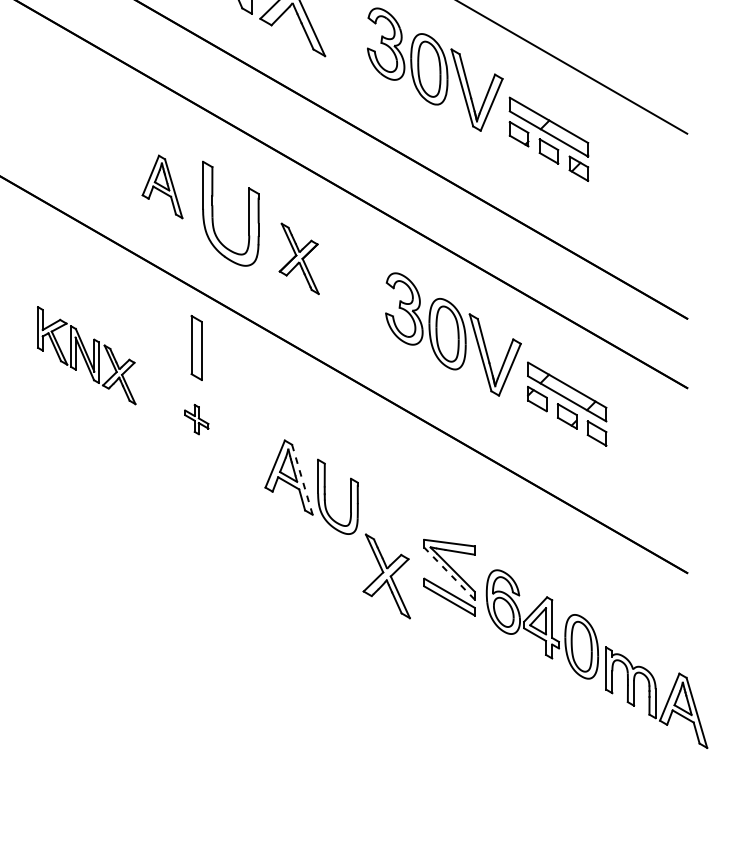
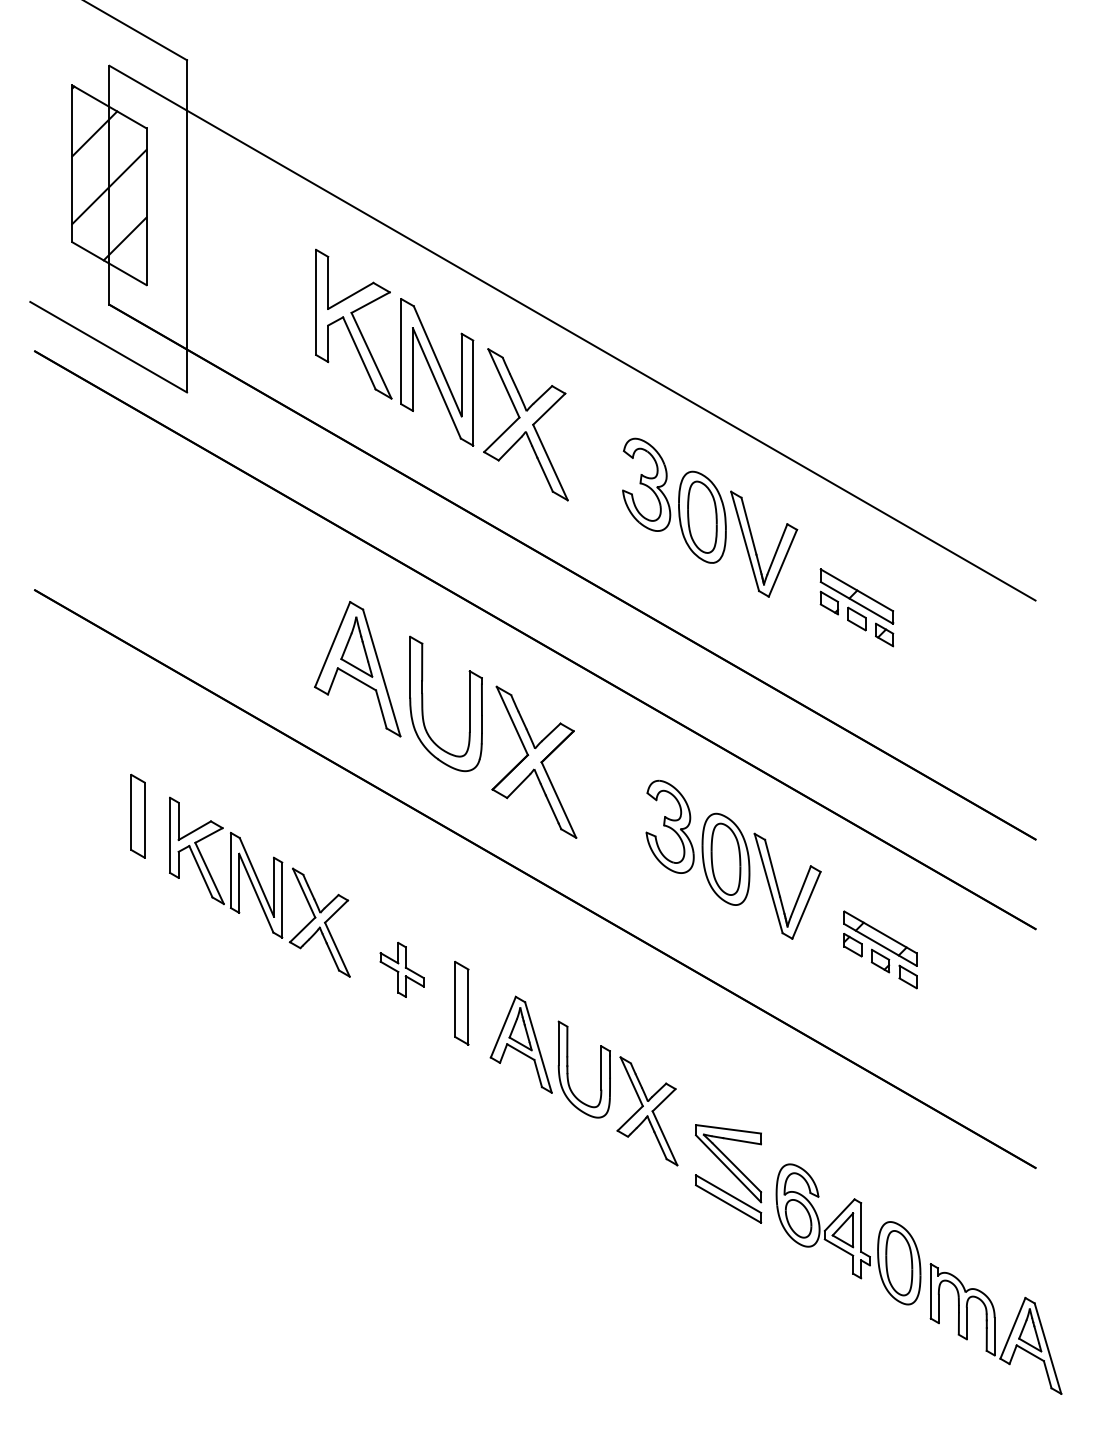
part: (548, 139) -> (856, 607), size x0.71
part: (162, 187) -> (357, 669), size x1.67
part: (299, 258) -> (534, 761), size x1.67
part: (196, 348) -> (461, 1003), moved
part: (86, 355) -> (259, 886), size x1.43
part: (567, 403) -> (880, 949), size x0.71
part: (196, 419) -> (401, 969), size x1.43
line: (302, 479) -> (538, 1047), dashed -> solid
line: (449, 573) -> (728, 1168), dashed -> solid
part: (386, 576) -> (647, 1111), moved

